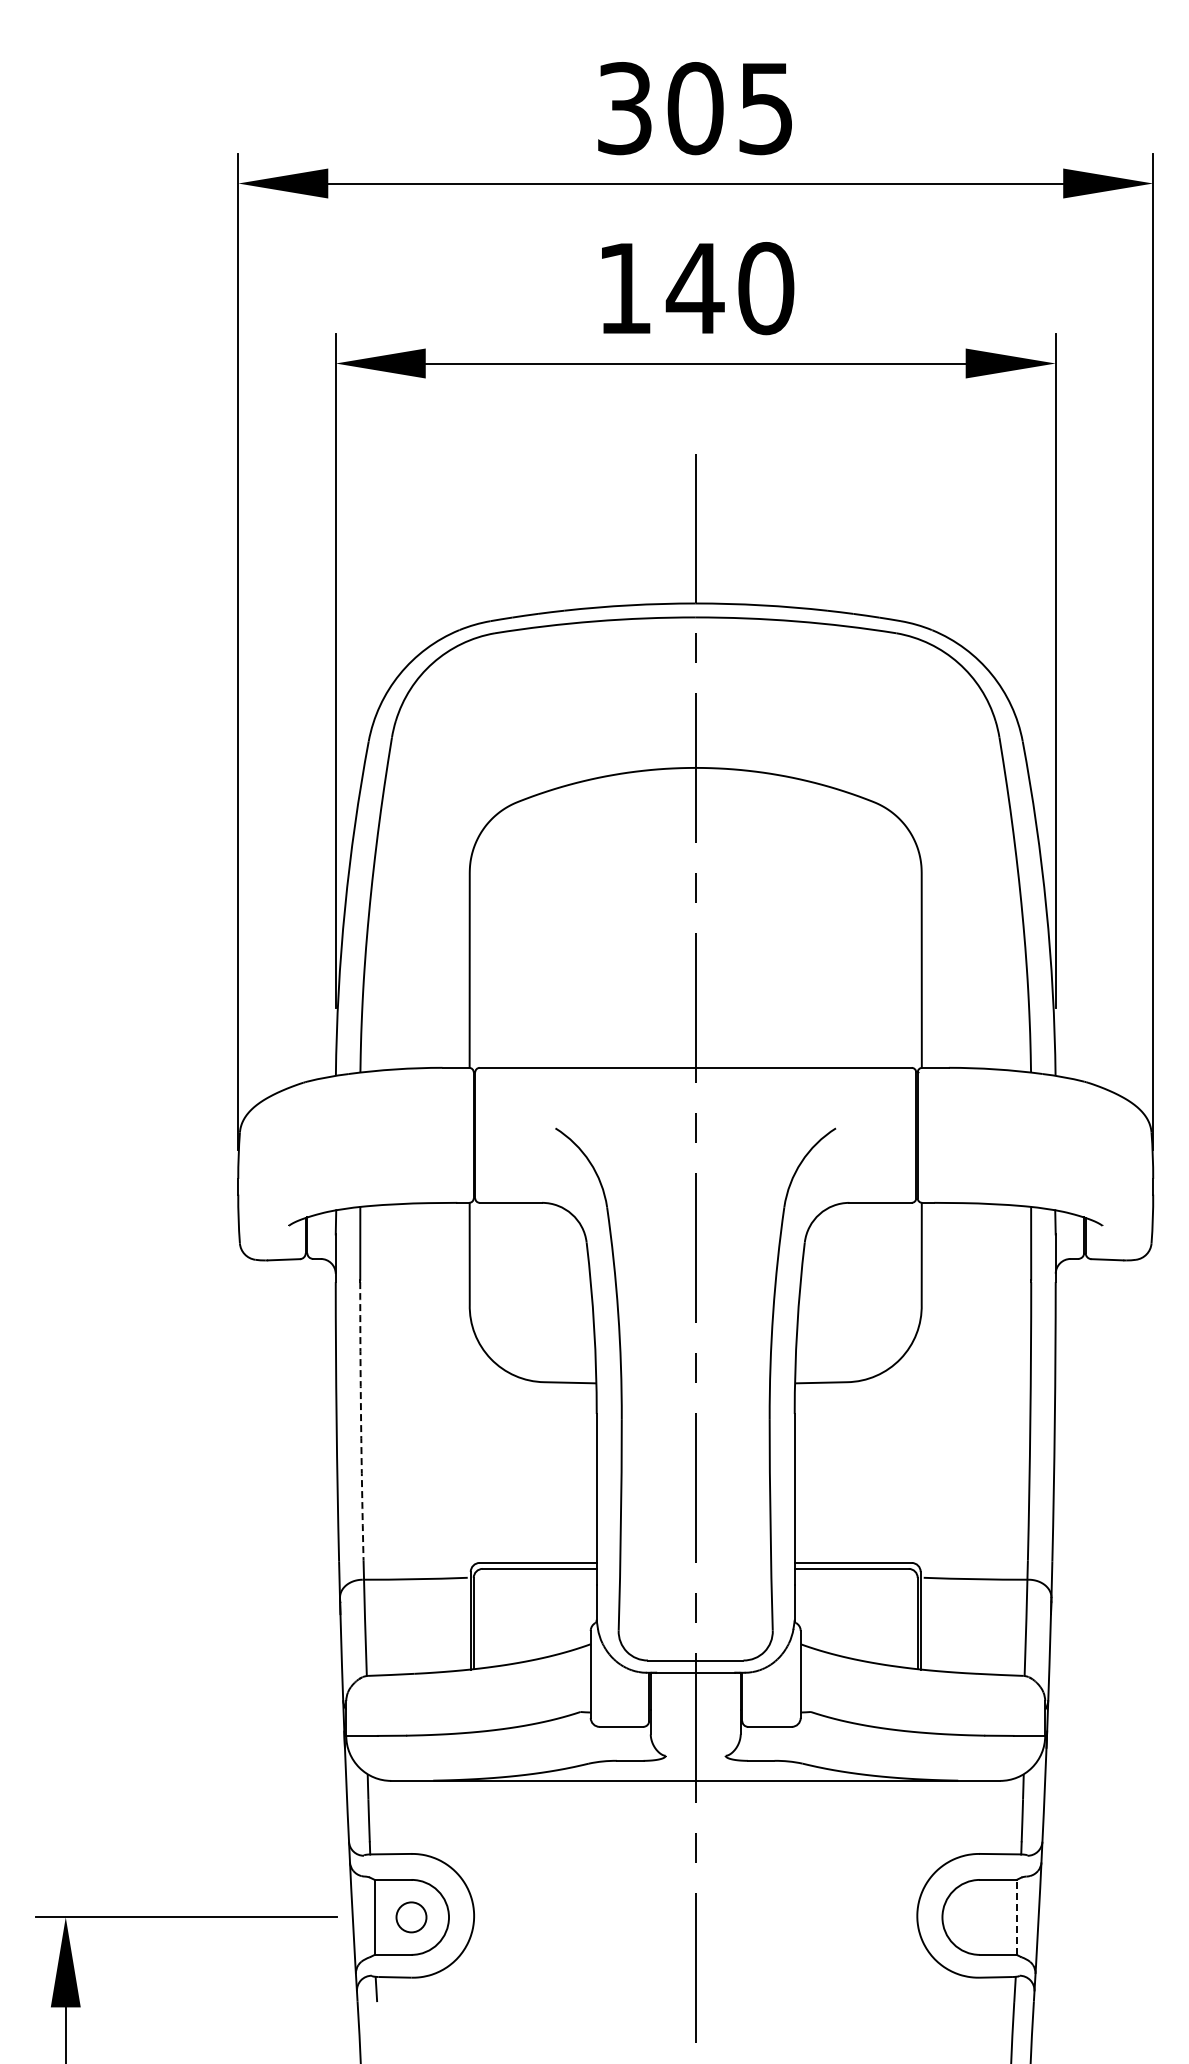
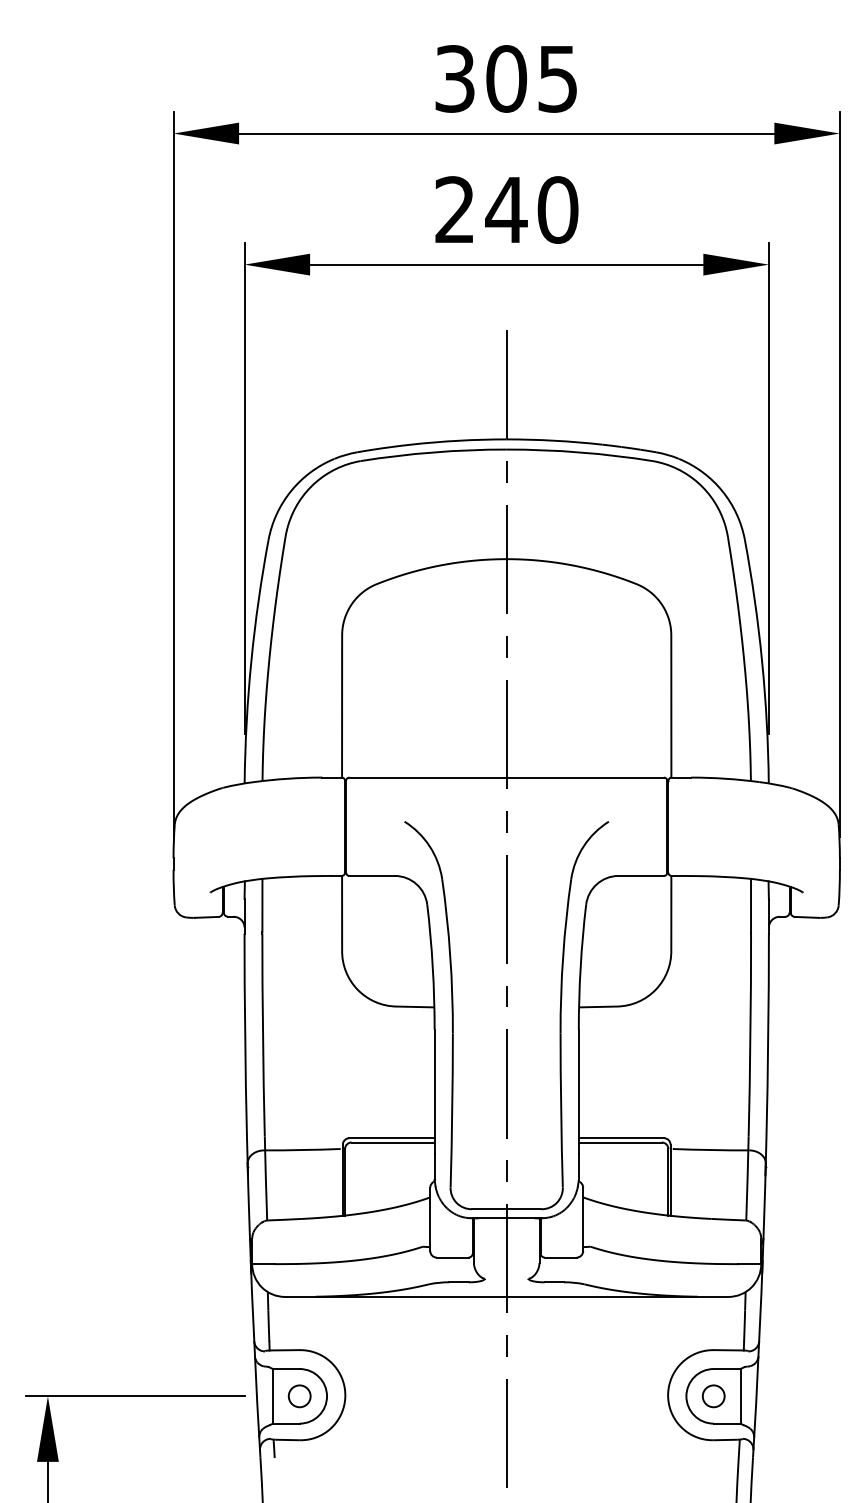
text: (624, 287) -> (454, 209), 140 -> 240
arc: (361, 1421) -> (263, 1035), dashed -> solid
line: (1016, 1916) -> (740, 1395), dashed -> solid
circle: (979, 1917) -> (713, 1396), added

